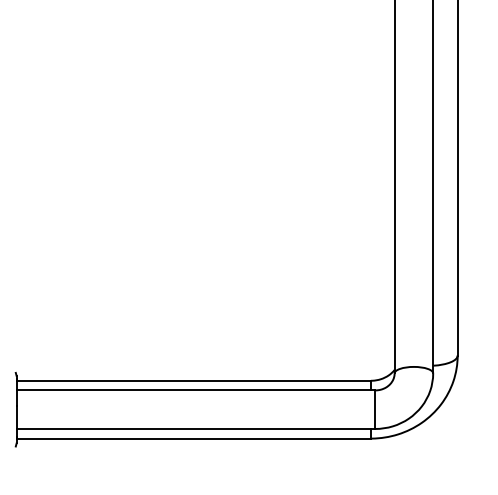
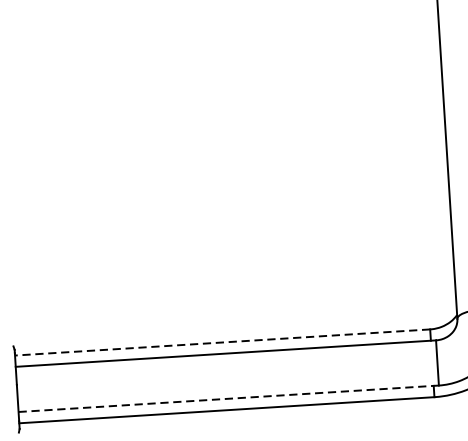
line: (193, 380) -> (222, 342), solid -> dashed
line: (196, 428) -> (229, 398), solid -> dashed

